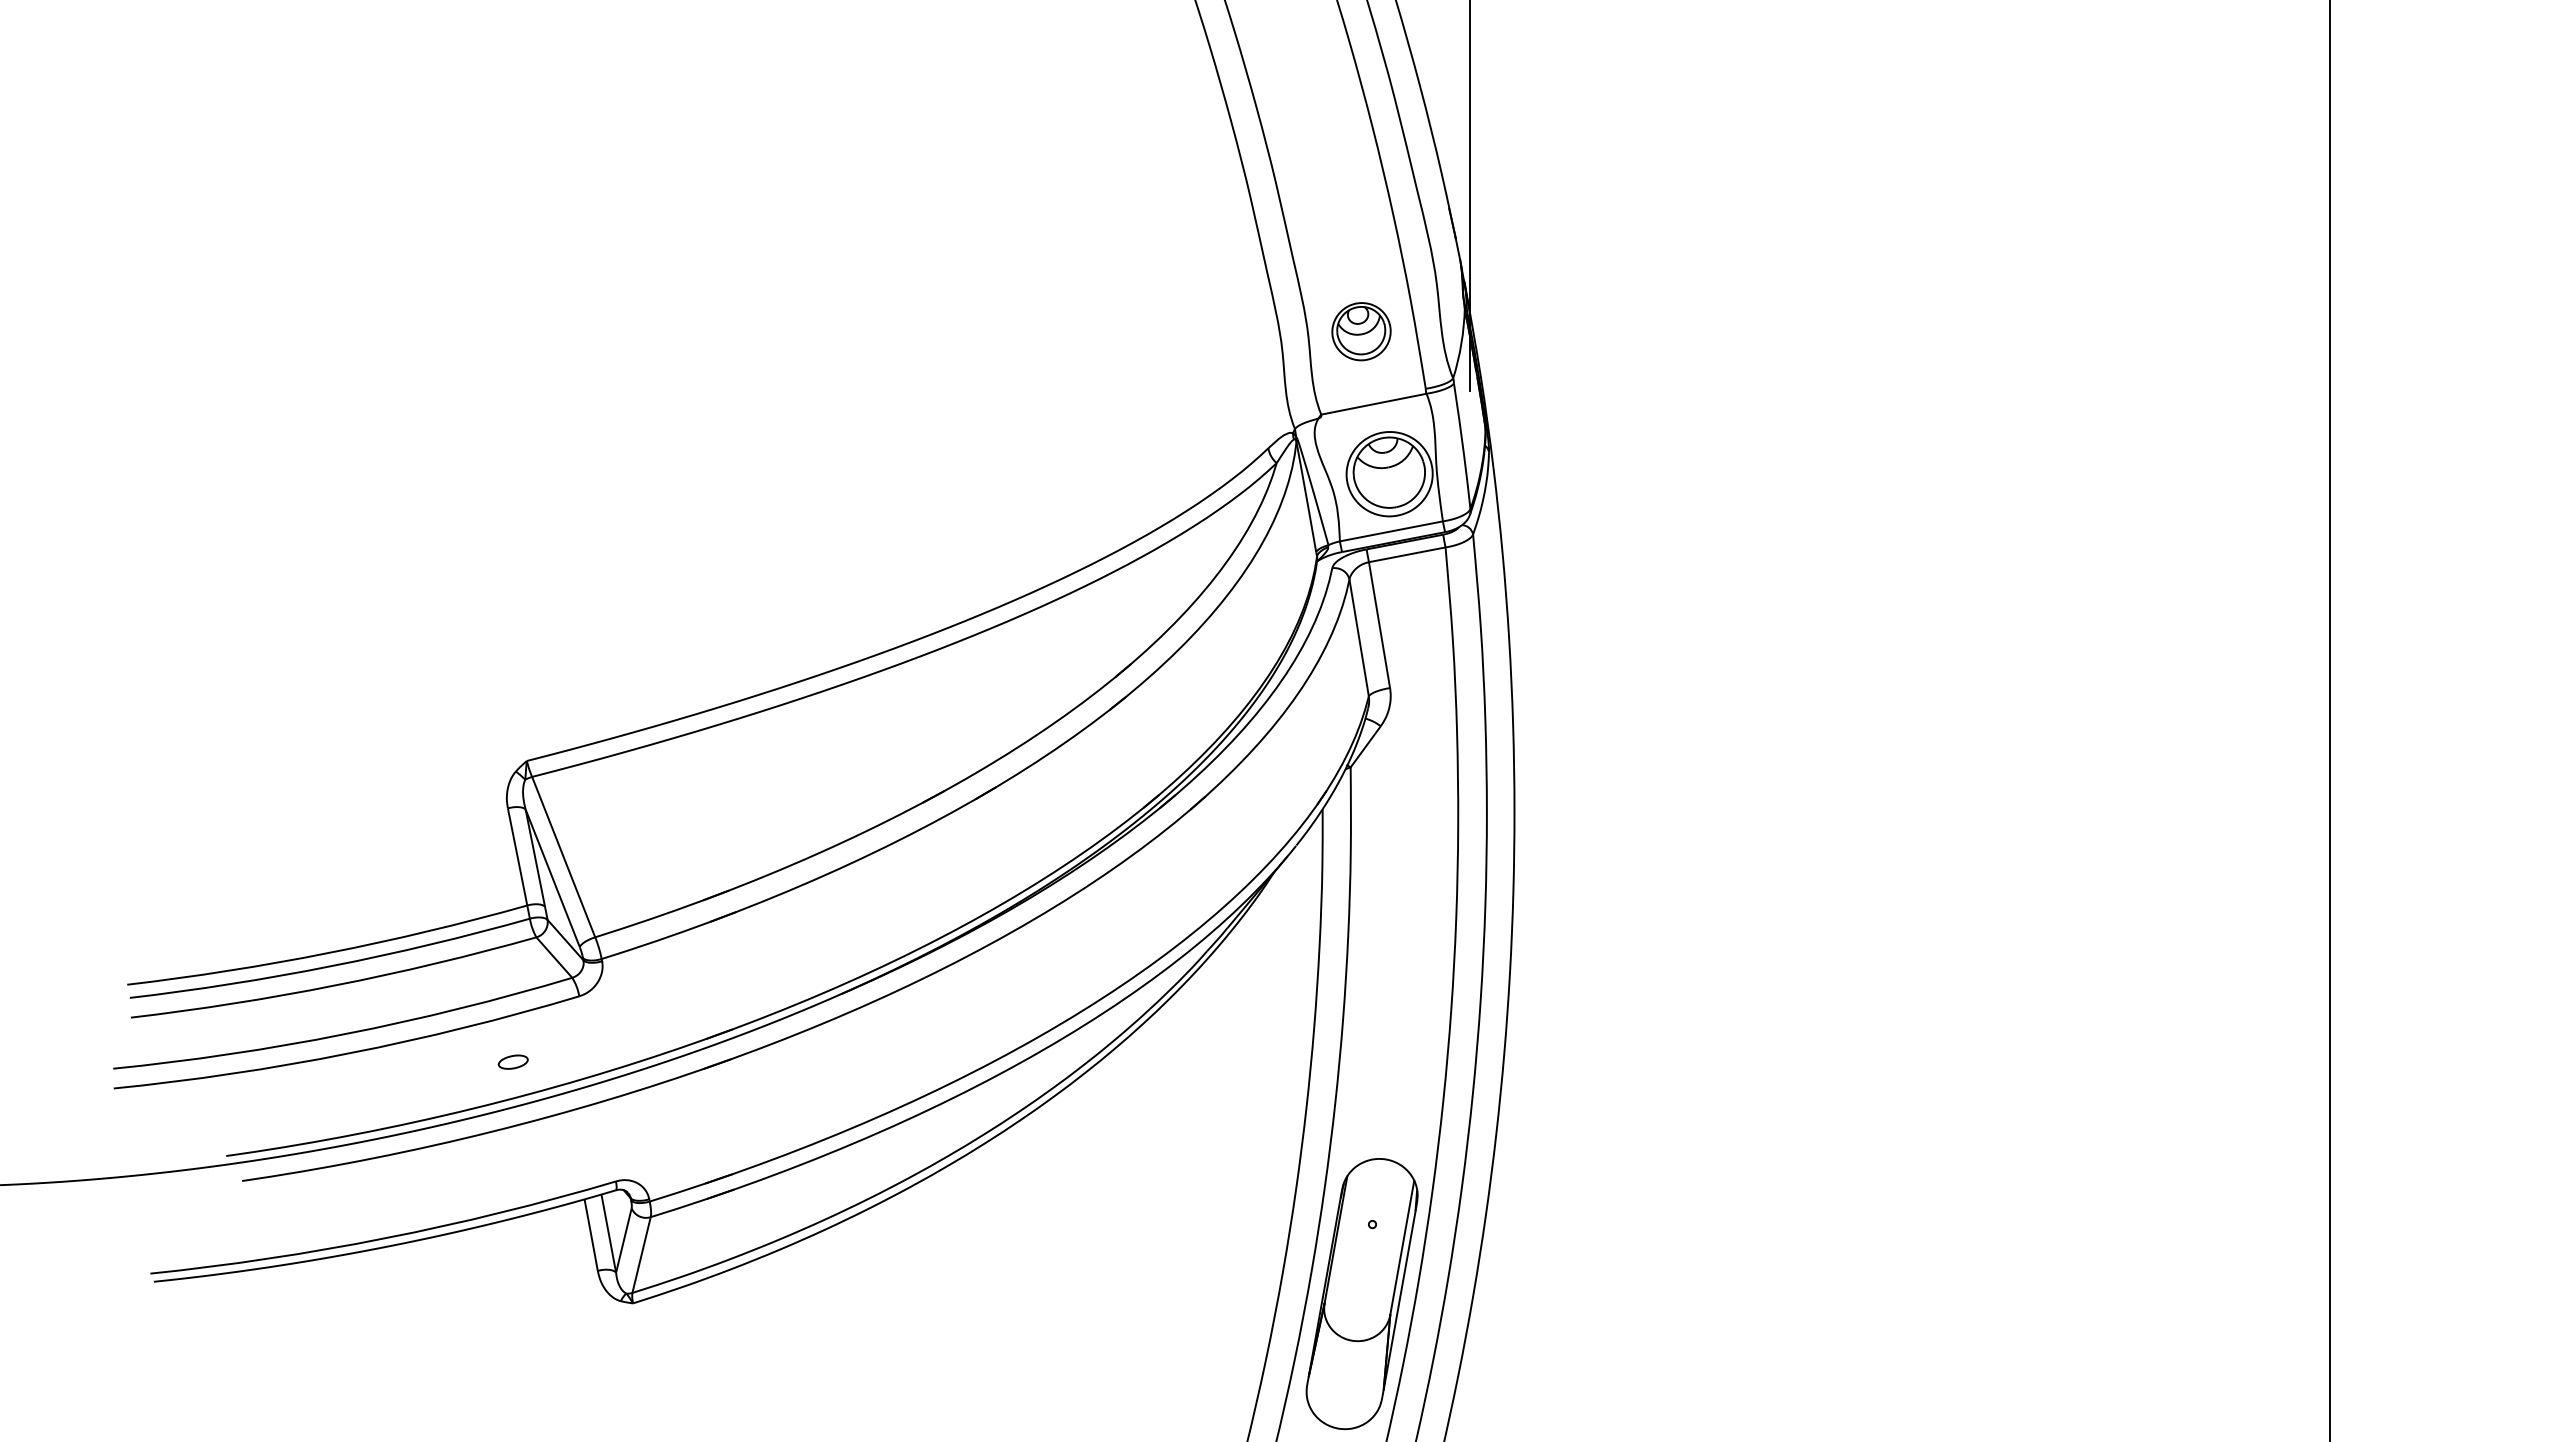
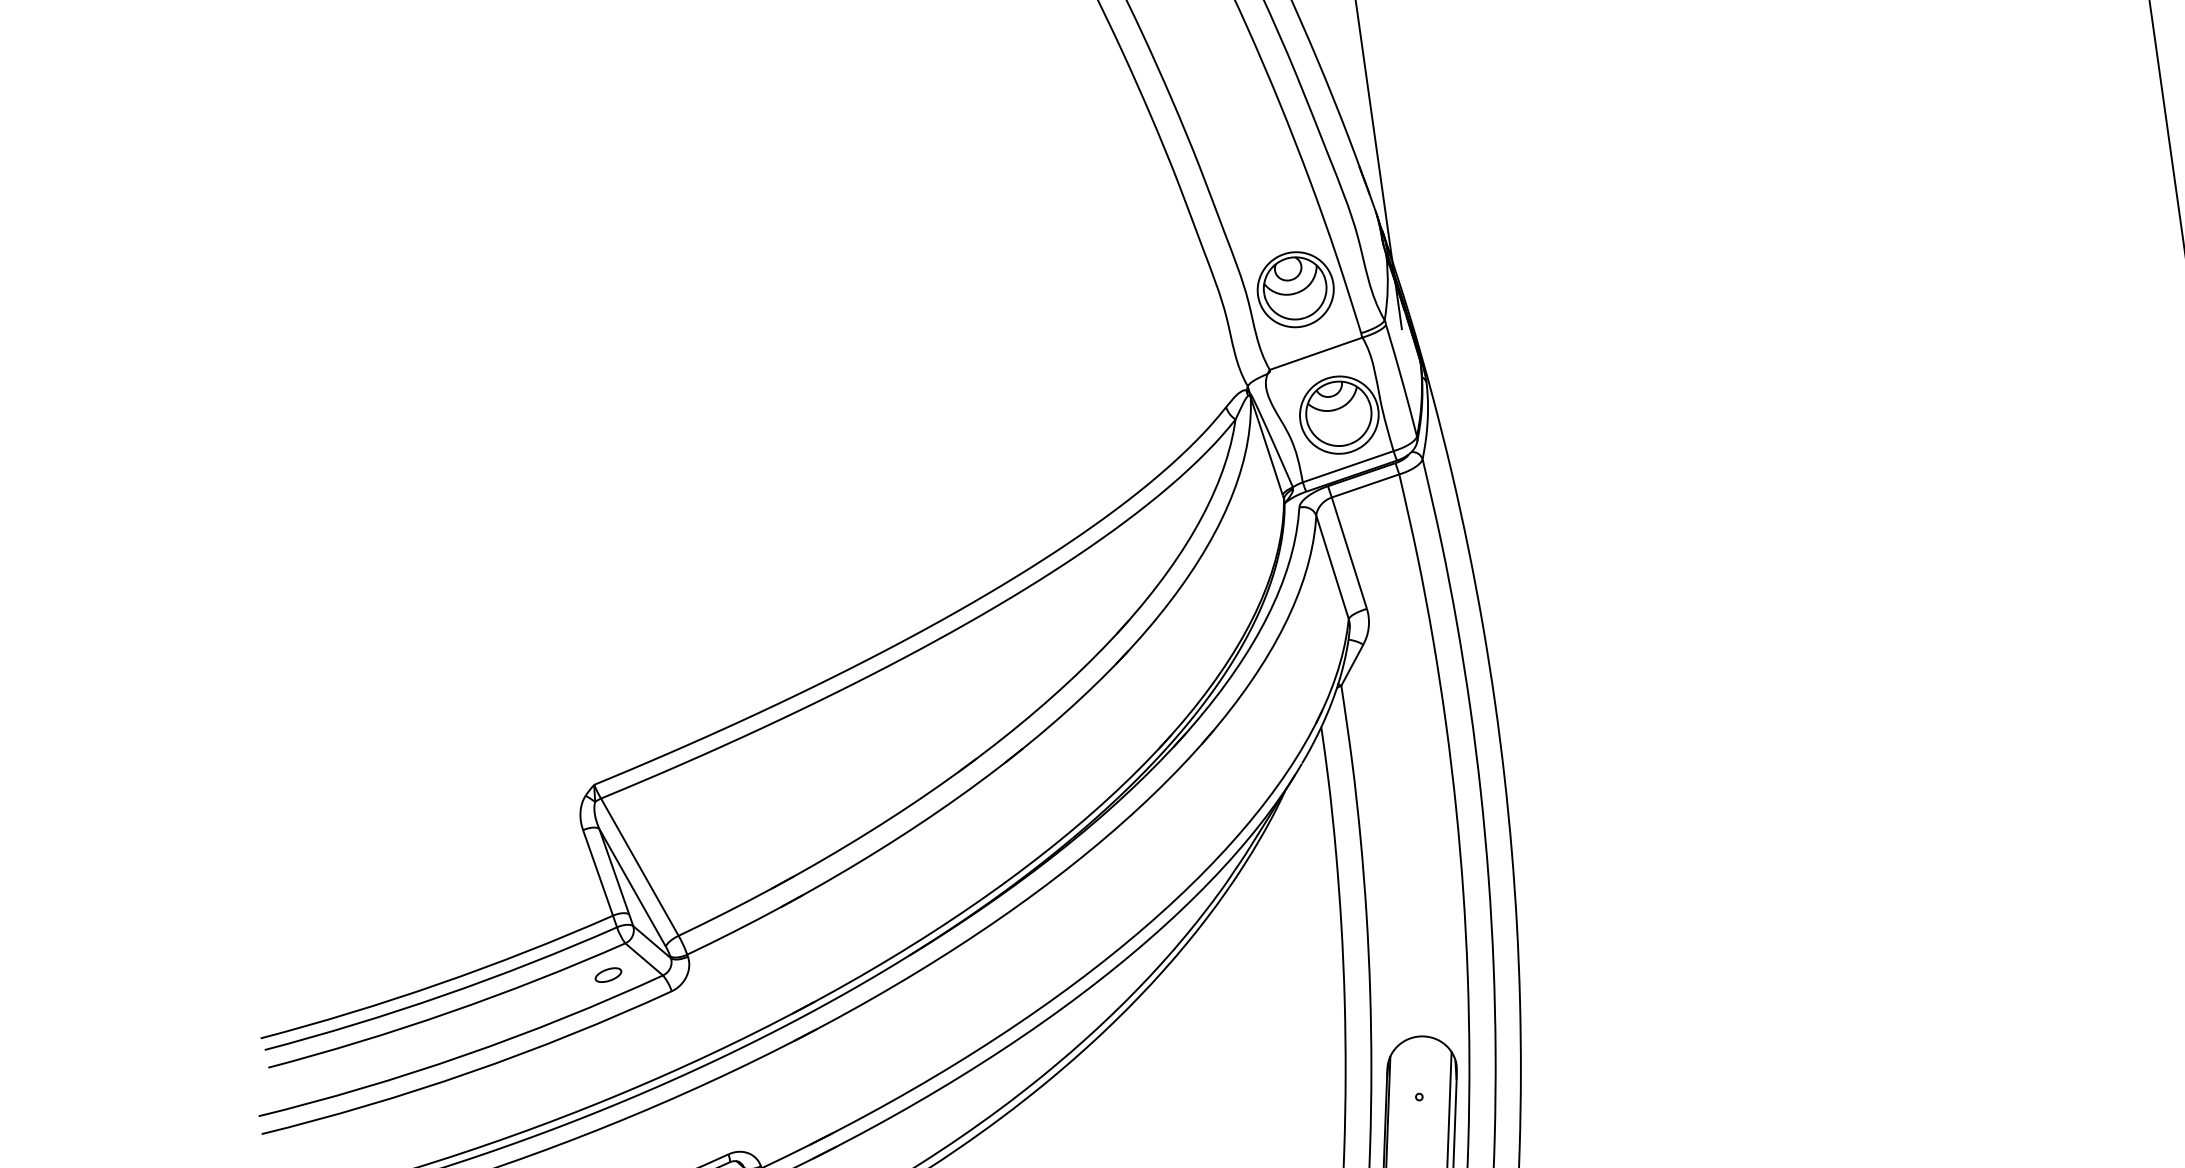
part: (1361, 331) -> (1295, 289), size x1.43
part: (512, 1061) -> (607, 974), moved

